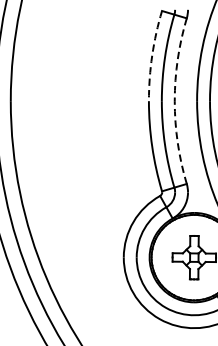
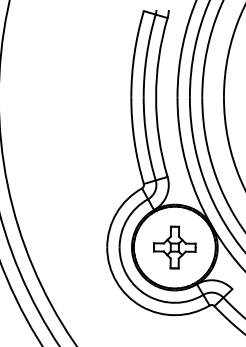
arc: (152, 55) -> (134, 53), dashed -> solid
arc: (175, 101) -> (156, 97), dashed -> solid

